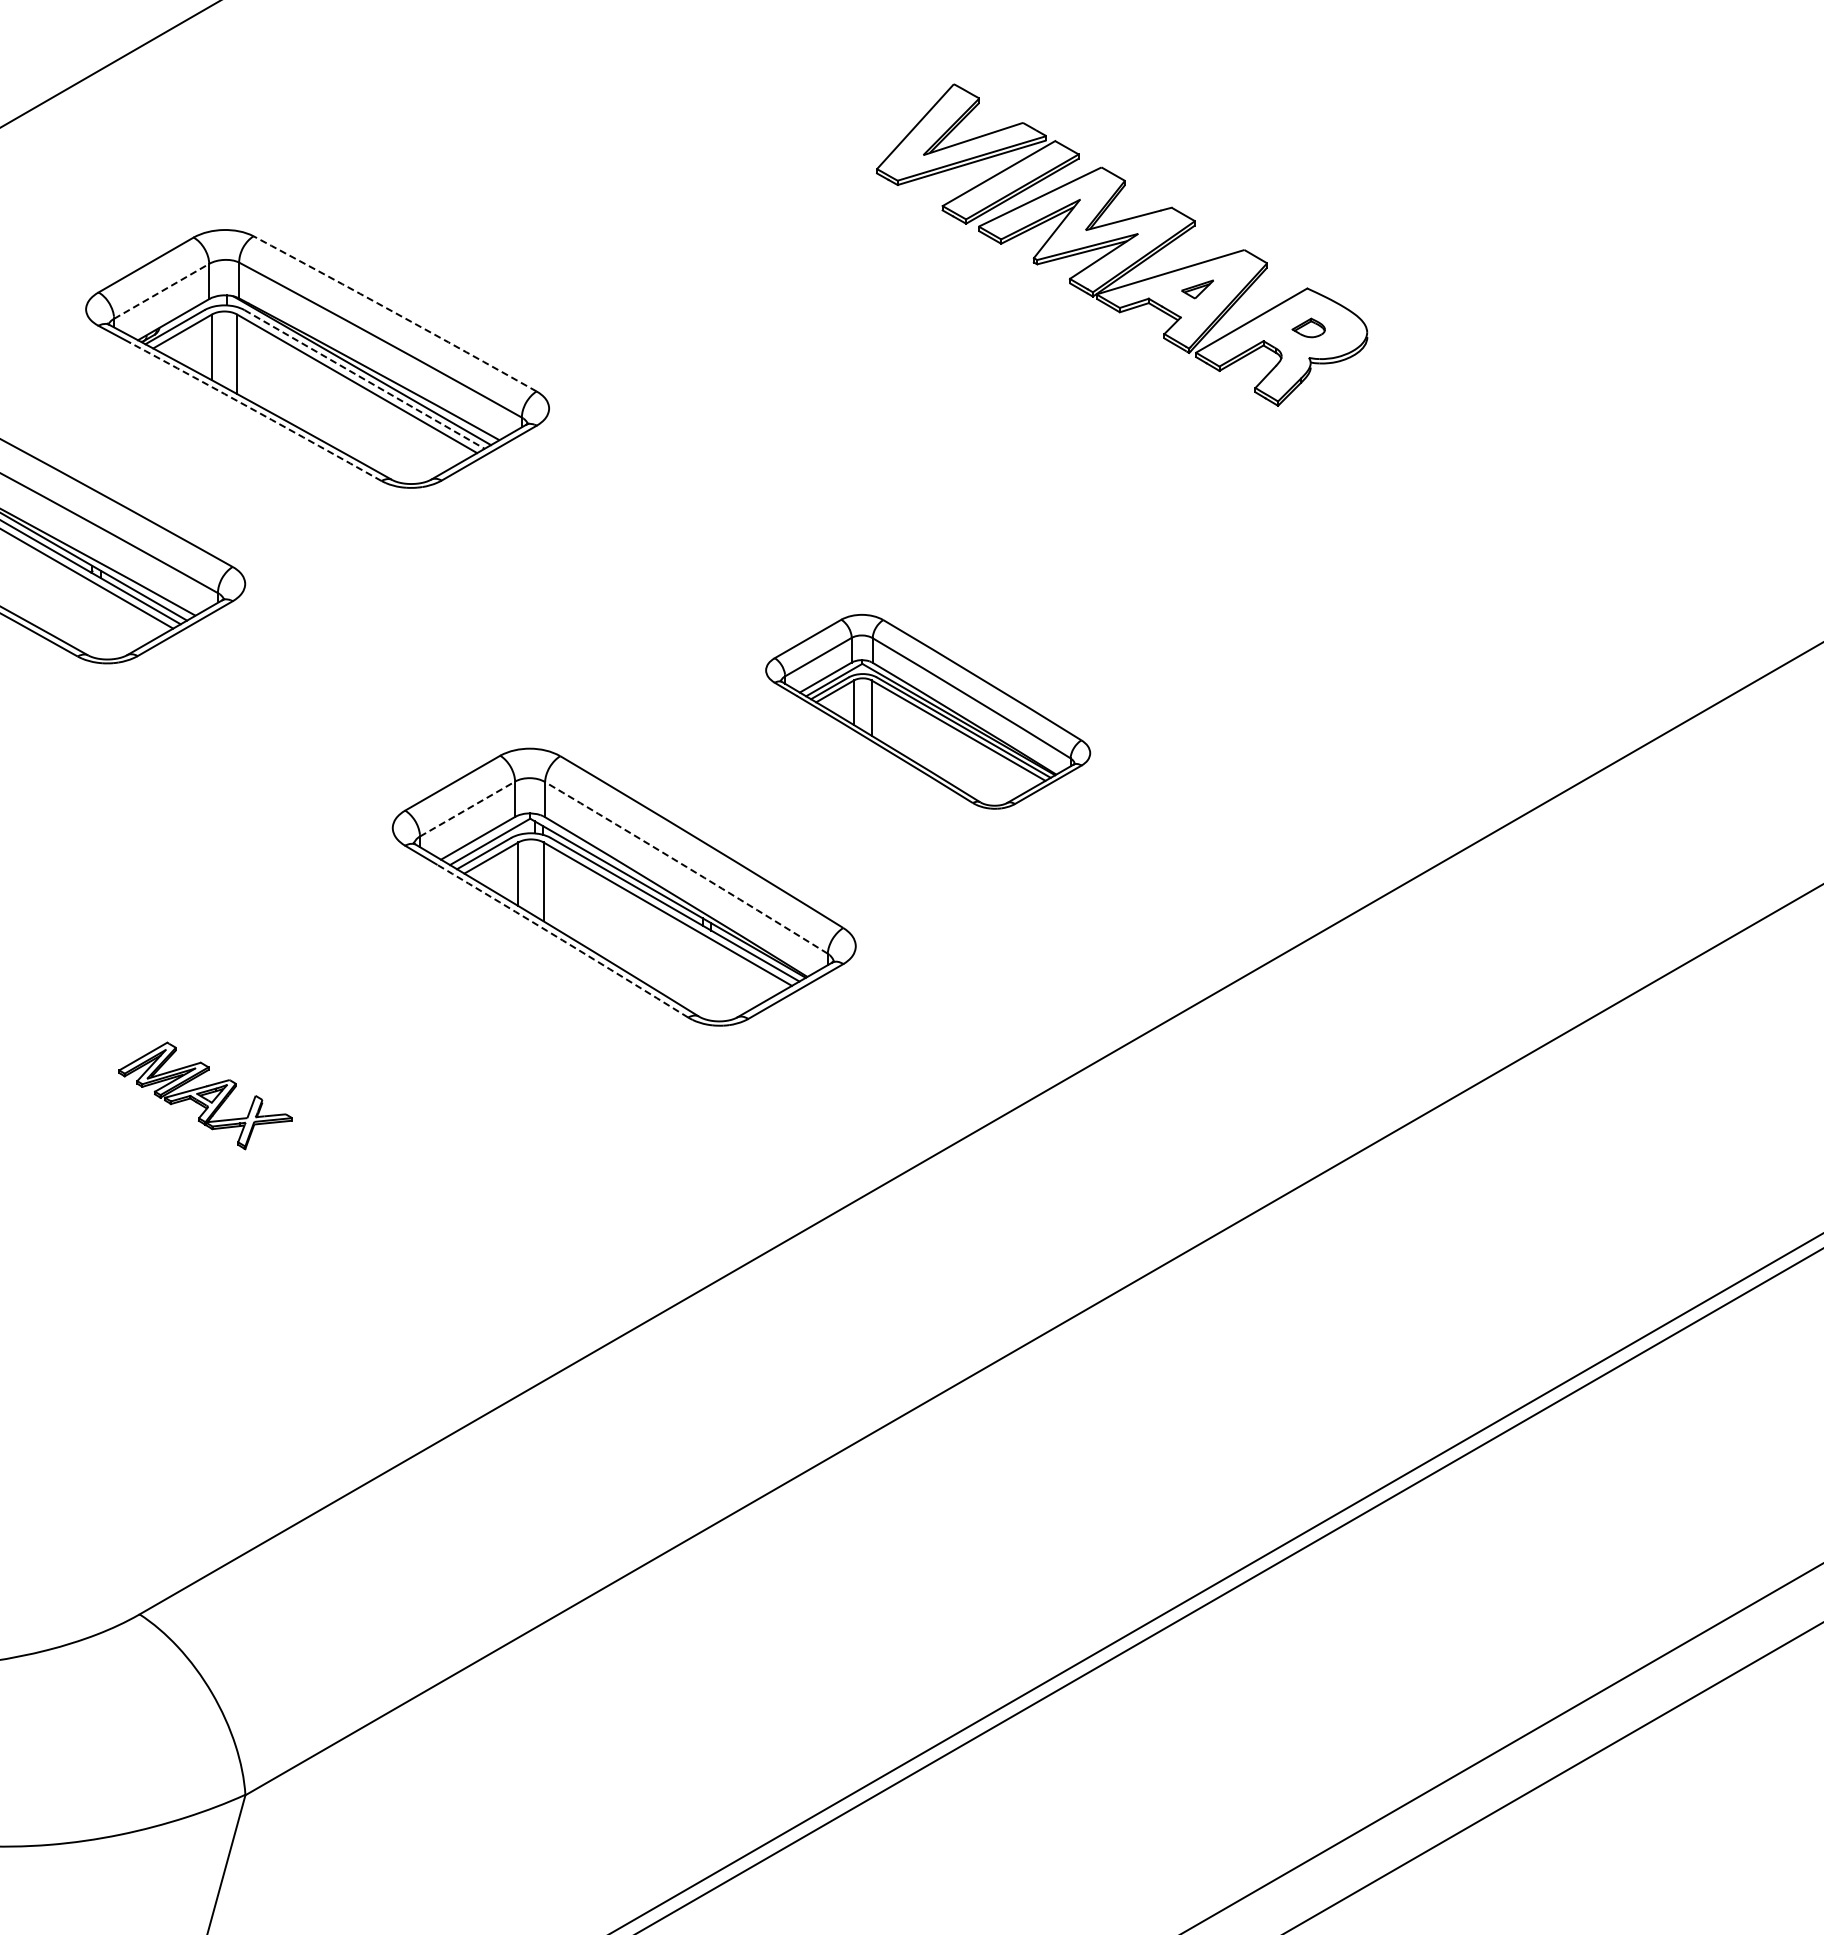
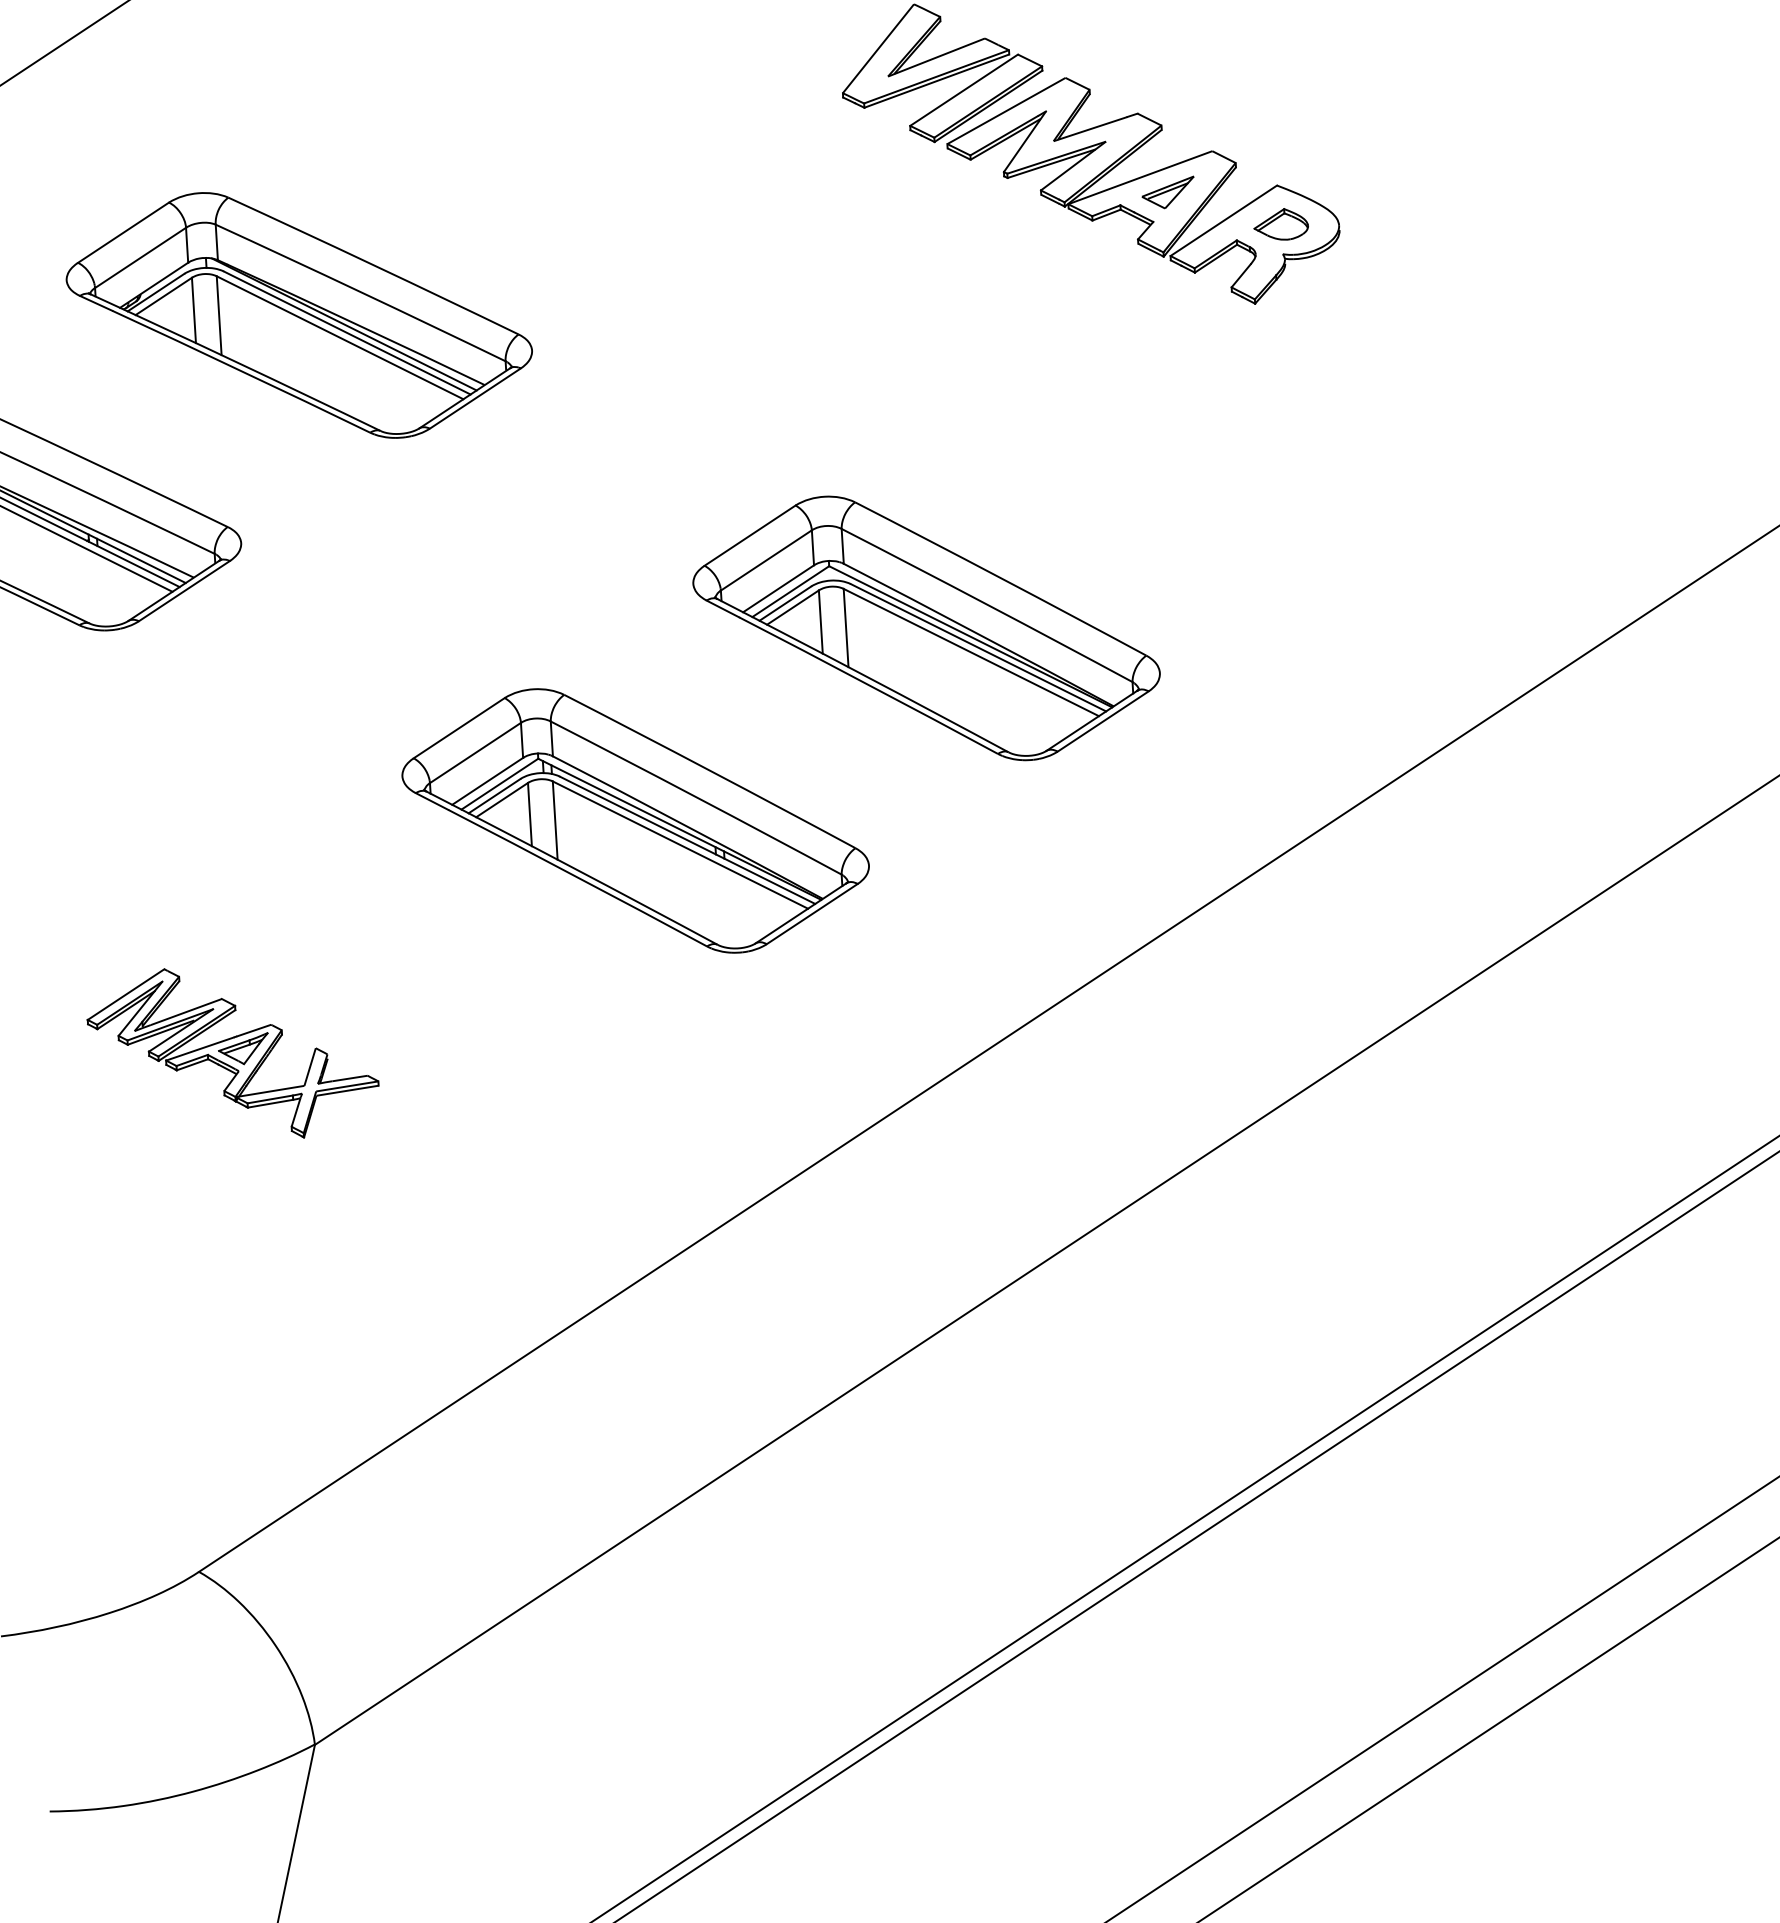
part: (1197, 289) -> (1168, 193), size x1.67
line: (161, 291) -> (140, 258), dashed -> solid
arc: (395, 313) -> (373, 265), dashed -> solid
part: (1308, 327) -> (1280, 224), size x1.67
line: (364, 379) -> (347, 333), dashed -> solid
arc: (256, 411) -> (241, 371), dashed -> solid
part: (927, 711) -> (925, 628), size x1.43
line: (467, 809) -> (475, 753), dashed -> solid
arc: (686, 867) -> (696, 797), dashed -> solid
arc: (562, 940) -> (577, 877), dashed -> solid
part: (205, 1095) -> (232, 1053), size x1.67

